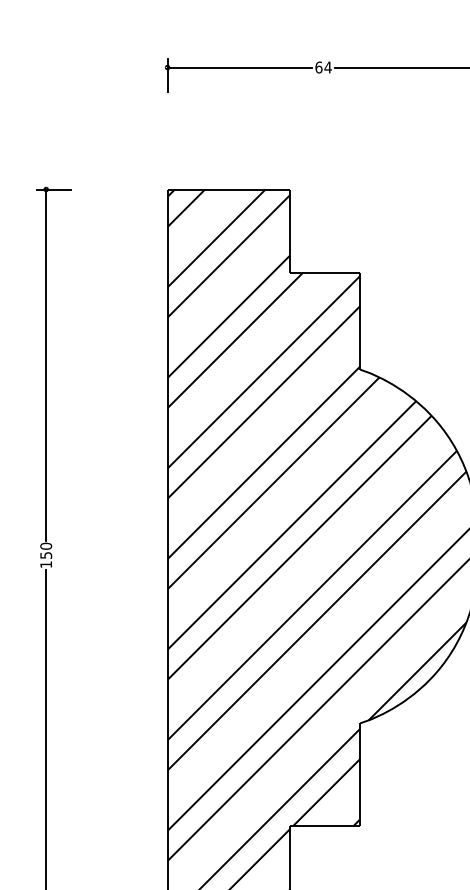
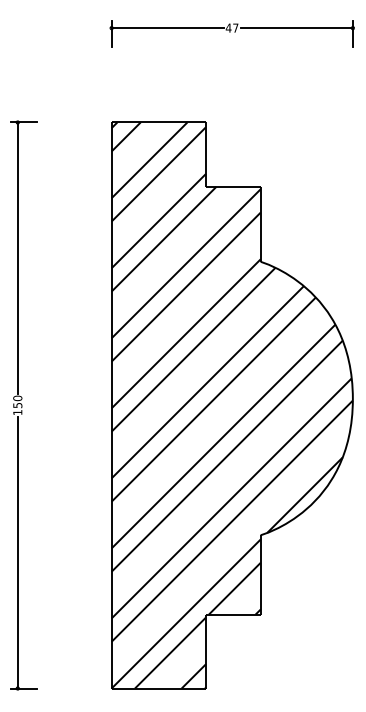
text: (322, 66) -> (231, 27), 64 -> 47

